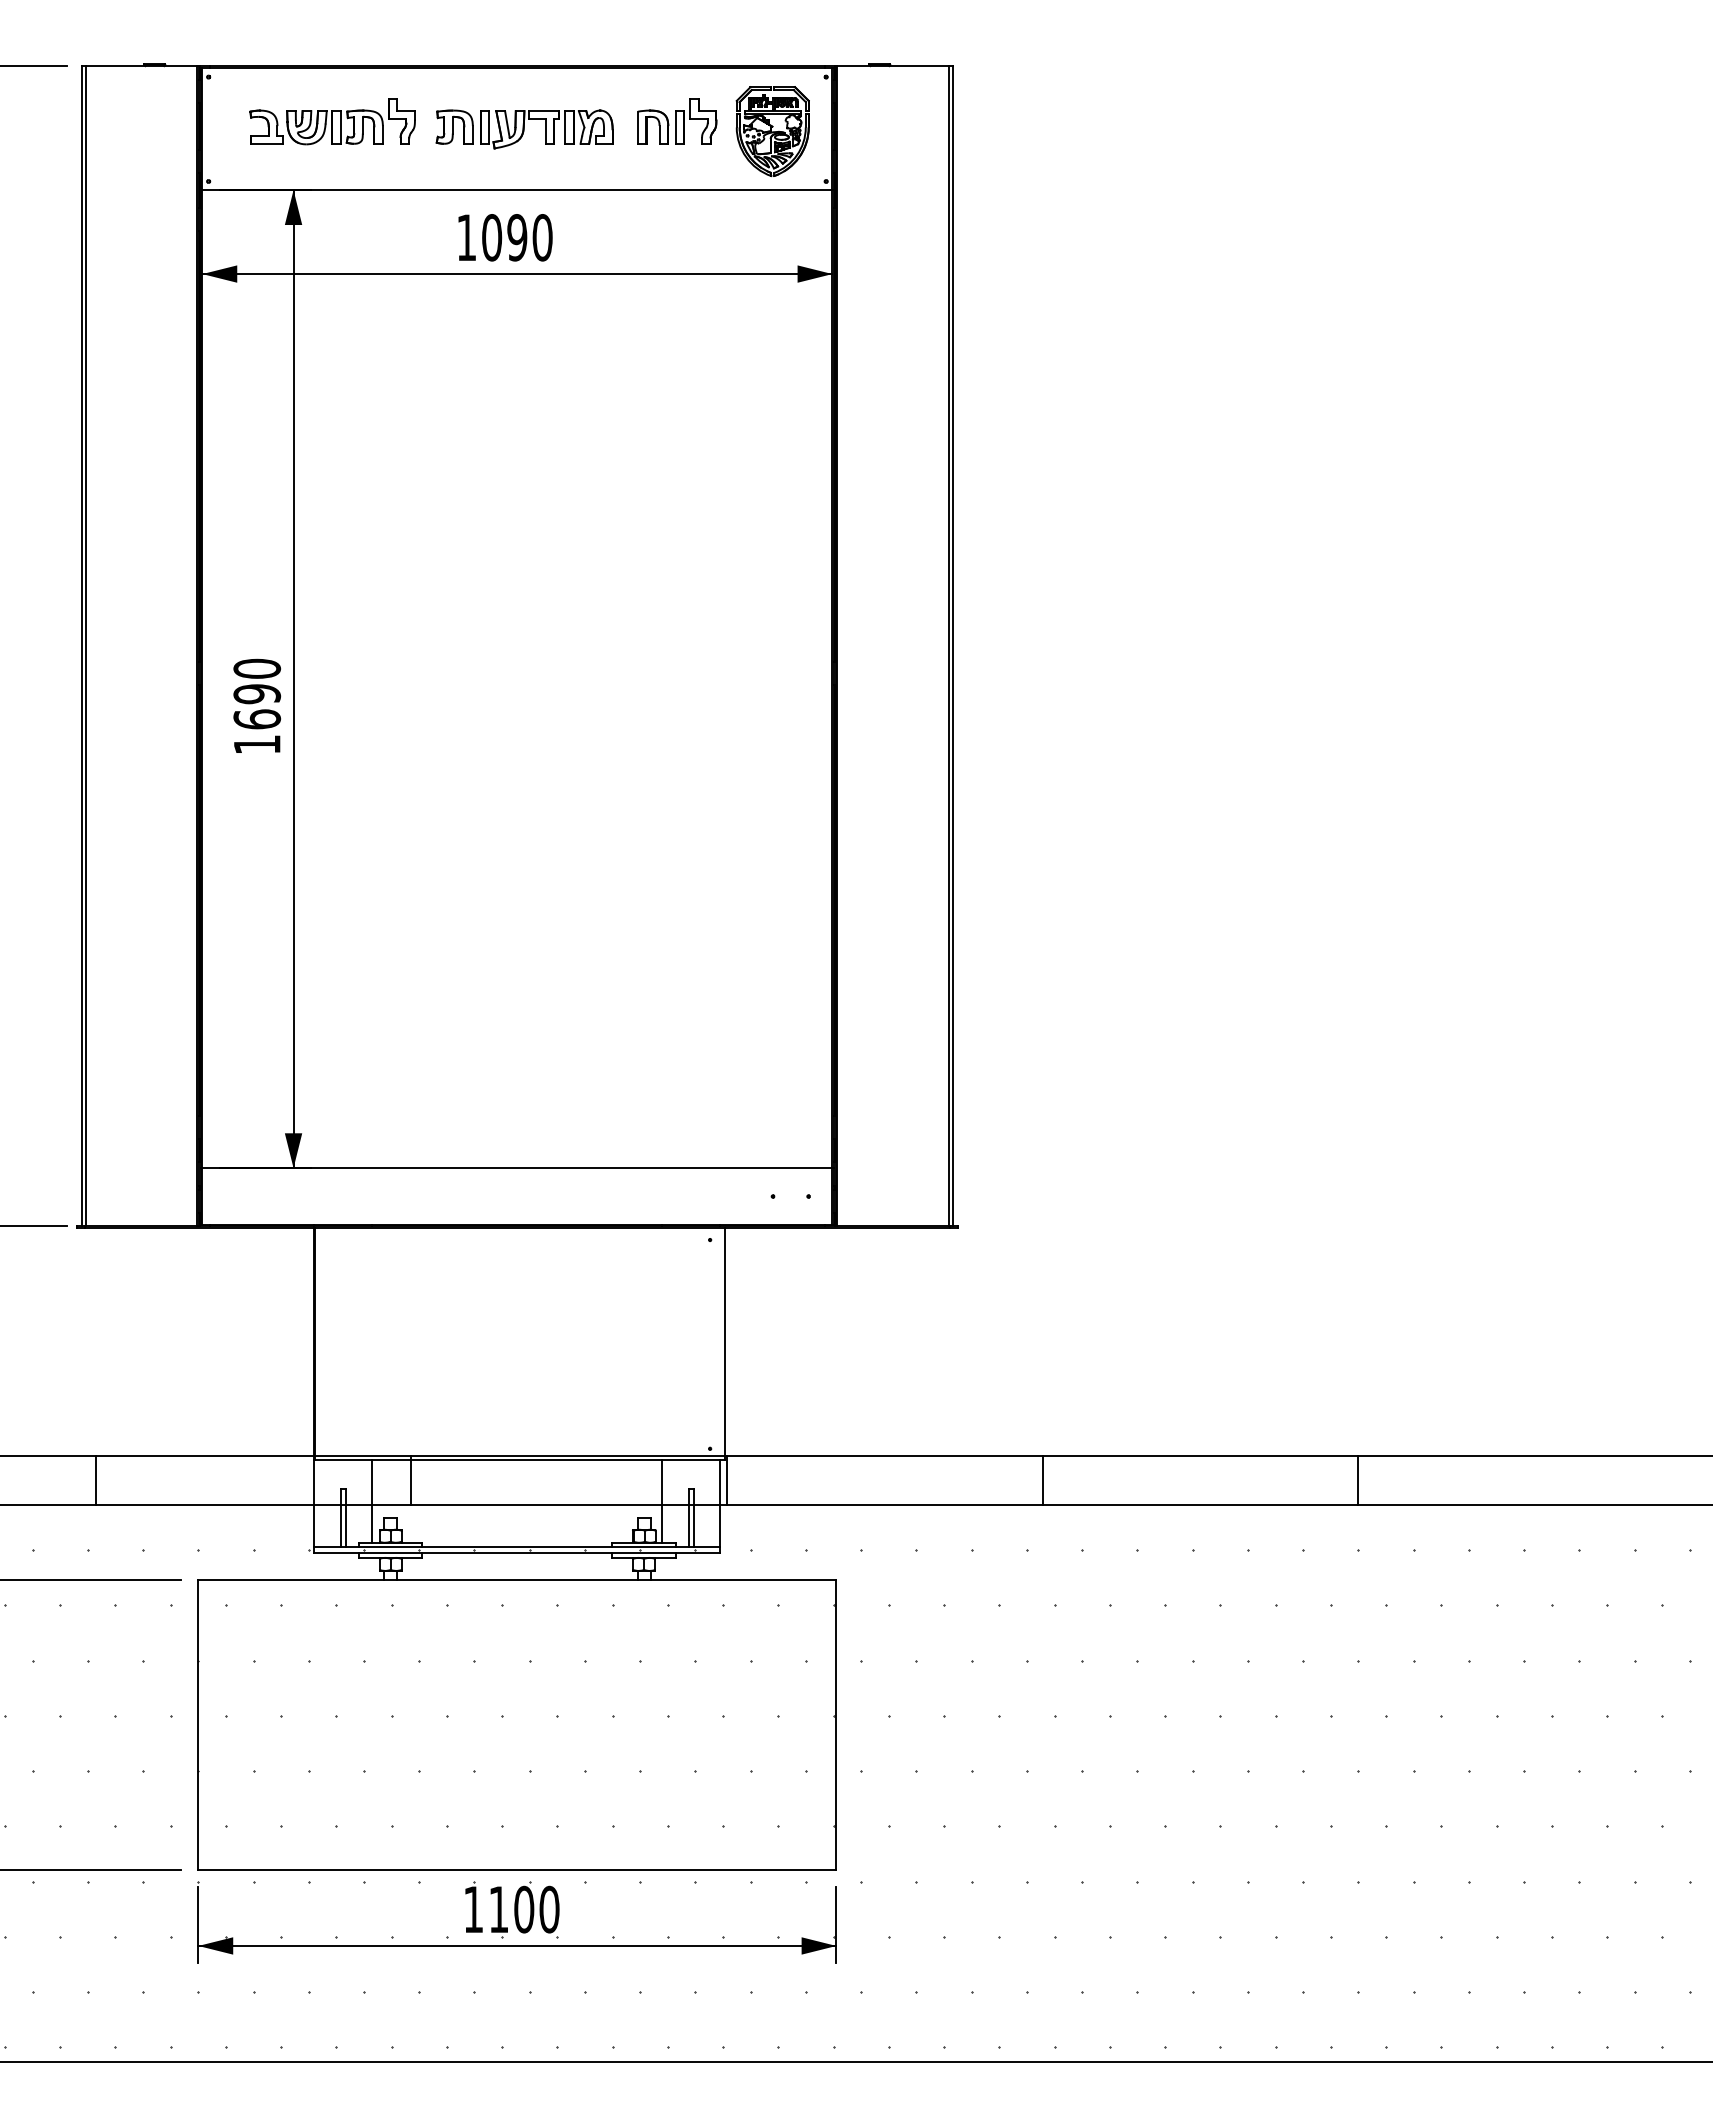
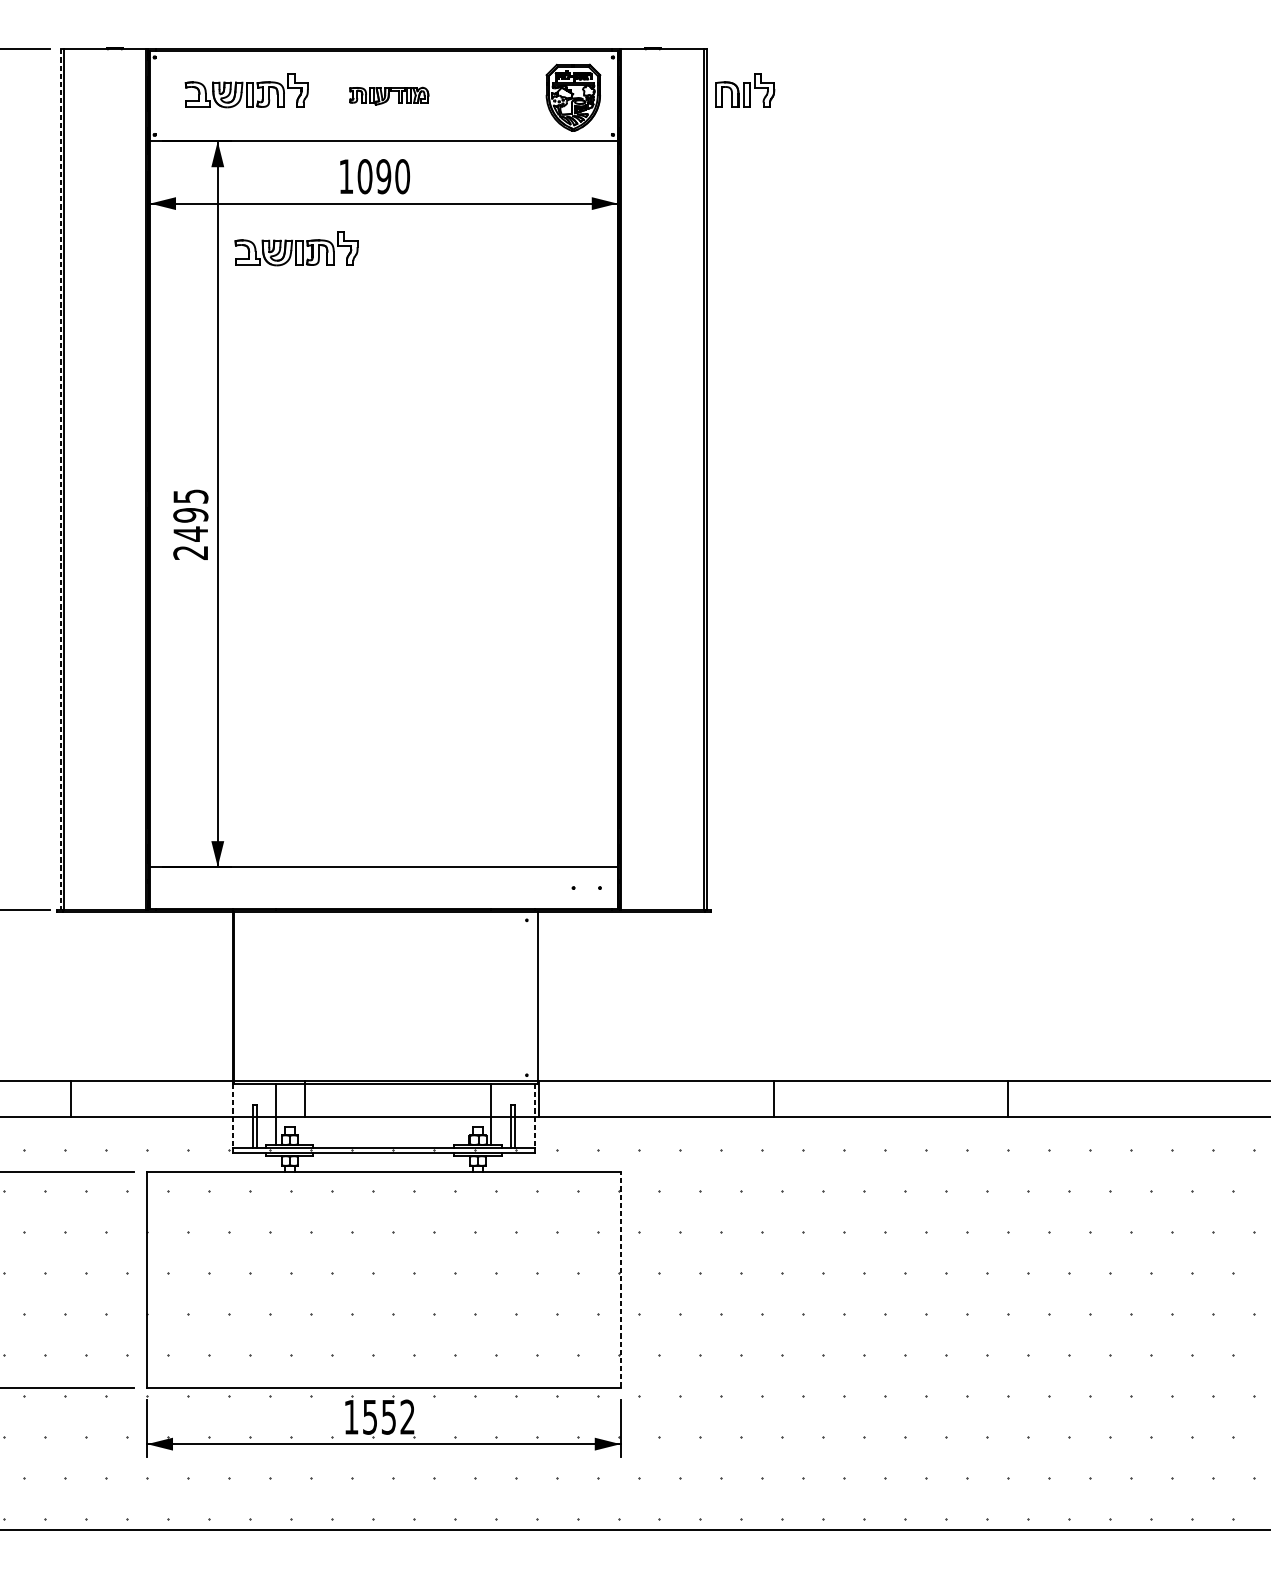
part: (677, 121) -> (745, 90), moved
part: (524, 129) -> (389, 96), size x0.6
part: (399, 334) -> (296, 248), added
line: (81, 646) -> (60, 479), solid -> dashed
text: (257, 706) -> (191, 524), 1690 -> 2495
line: (314, 1503) -> (233, 1115), solid -> dashed
line: (720, 1503) -> (534, 1115), solid -> dashed
line: (836, 1724) -> (620, 1279), solid -> dashed
text: (524, 1909) -> (389, 1417), 1100 -> 1552

